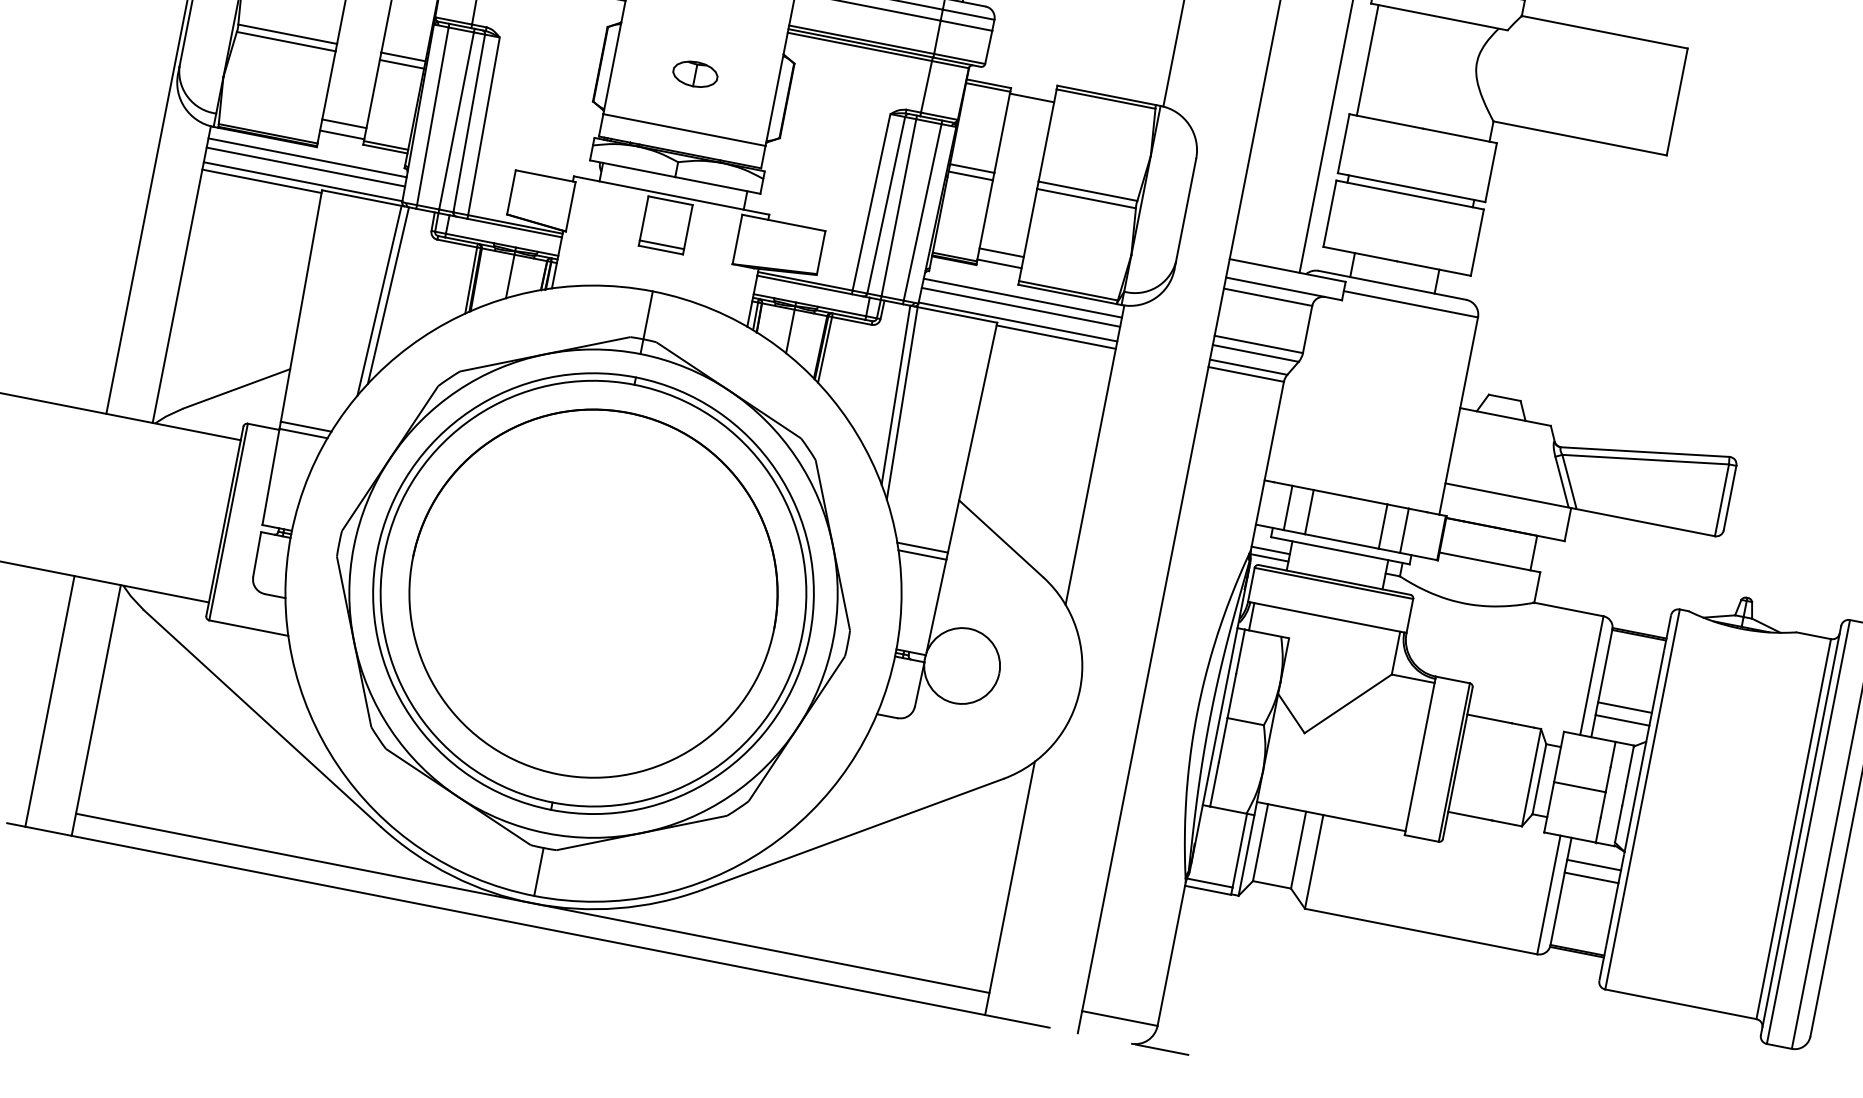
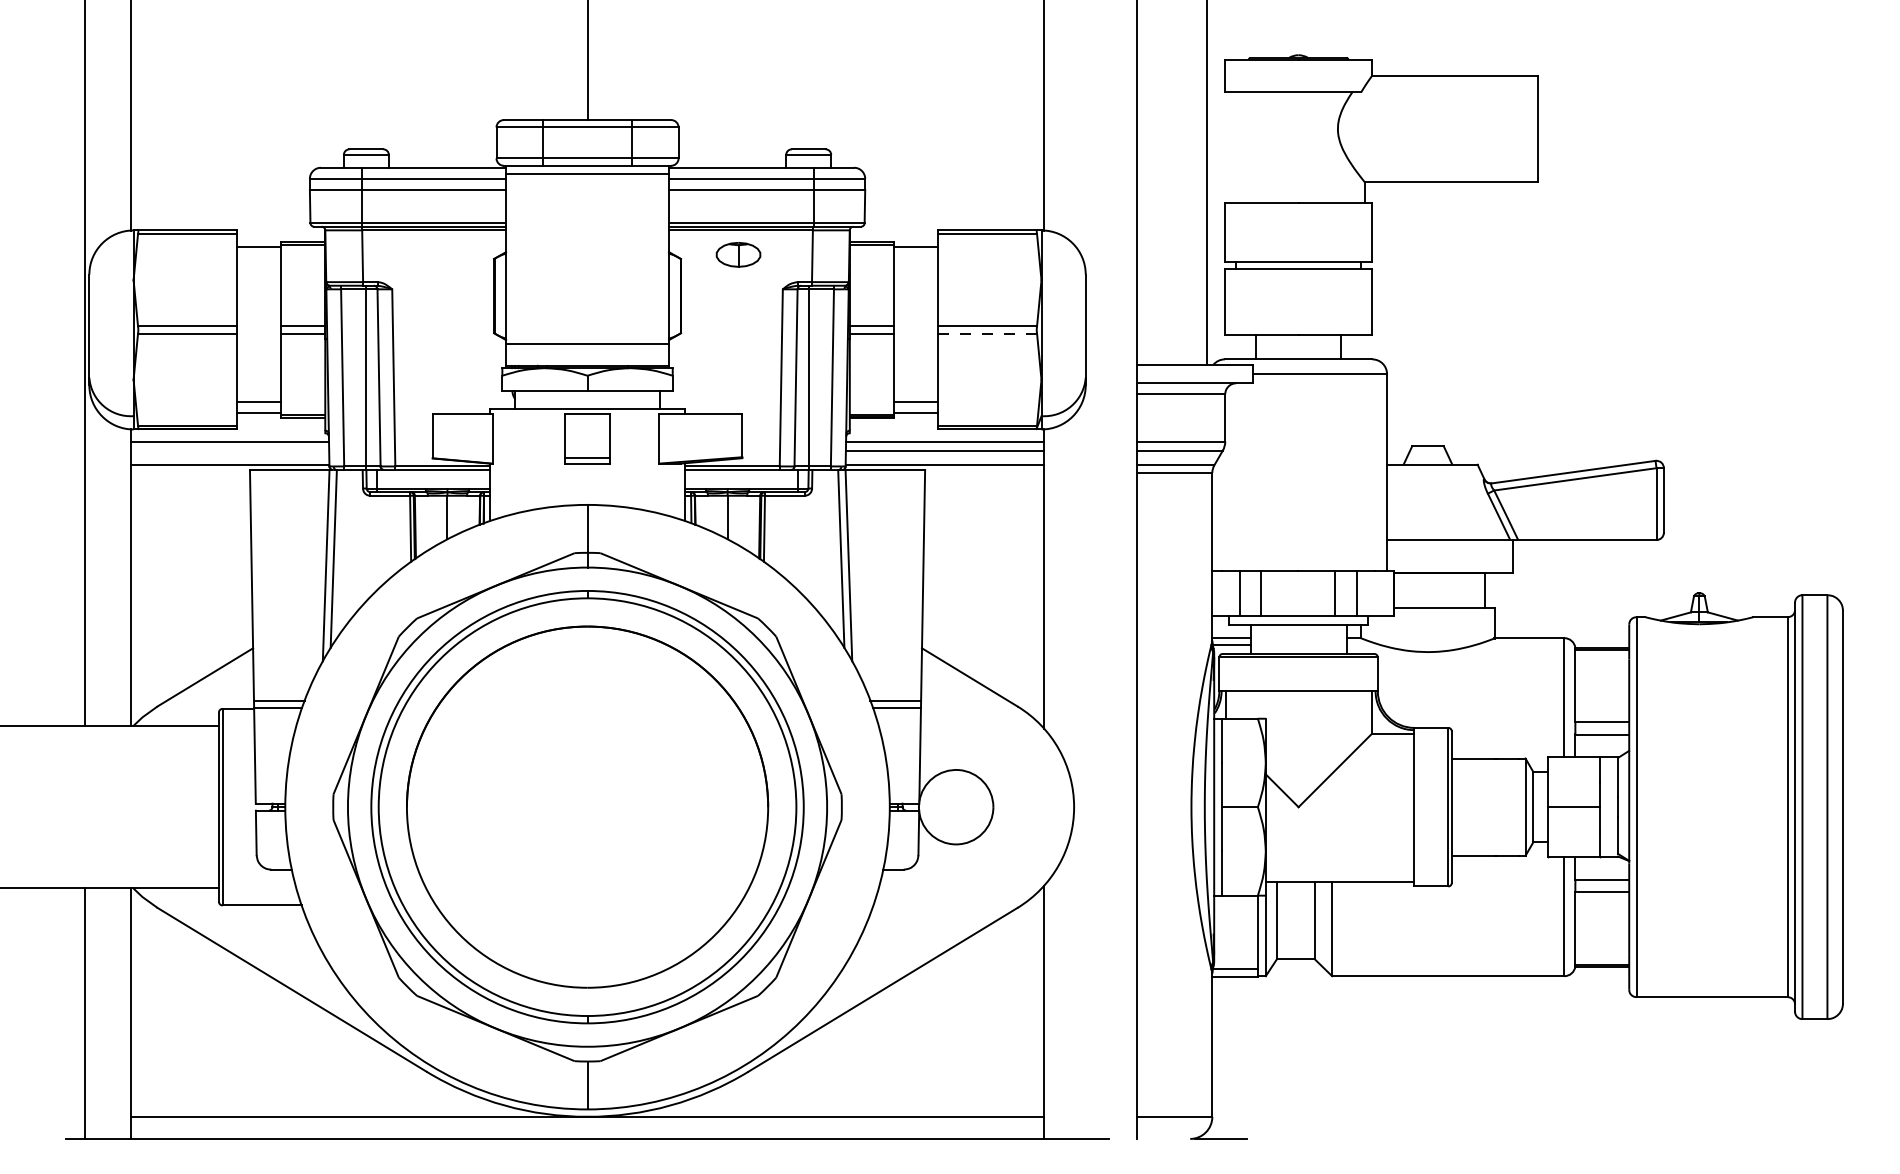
line: (1367, 60) -> (1232, 147), removed
part: (695, 73) -> (738, 254), moved
line: (305, 166) -> (229, 450), removed
line: (262, 181) -> (190, 472), removed
line: (1086, 198) -> (987, 333), solid -> dashed
line: (1056, 336) -> (984, 472), removed

